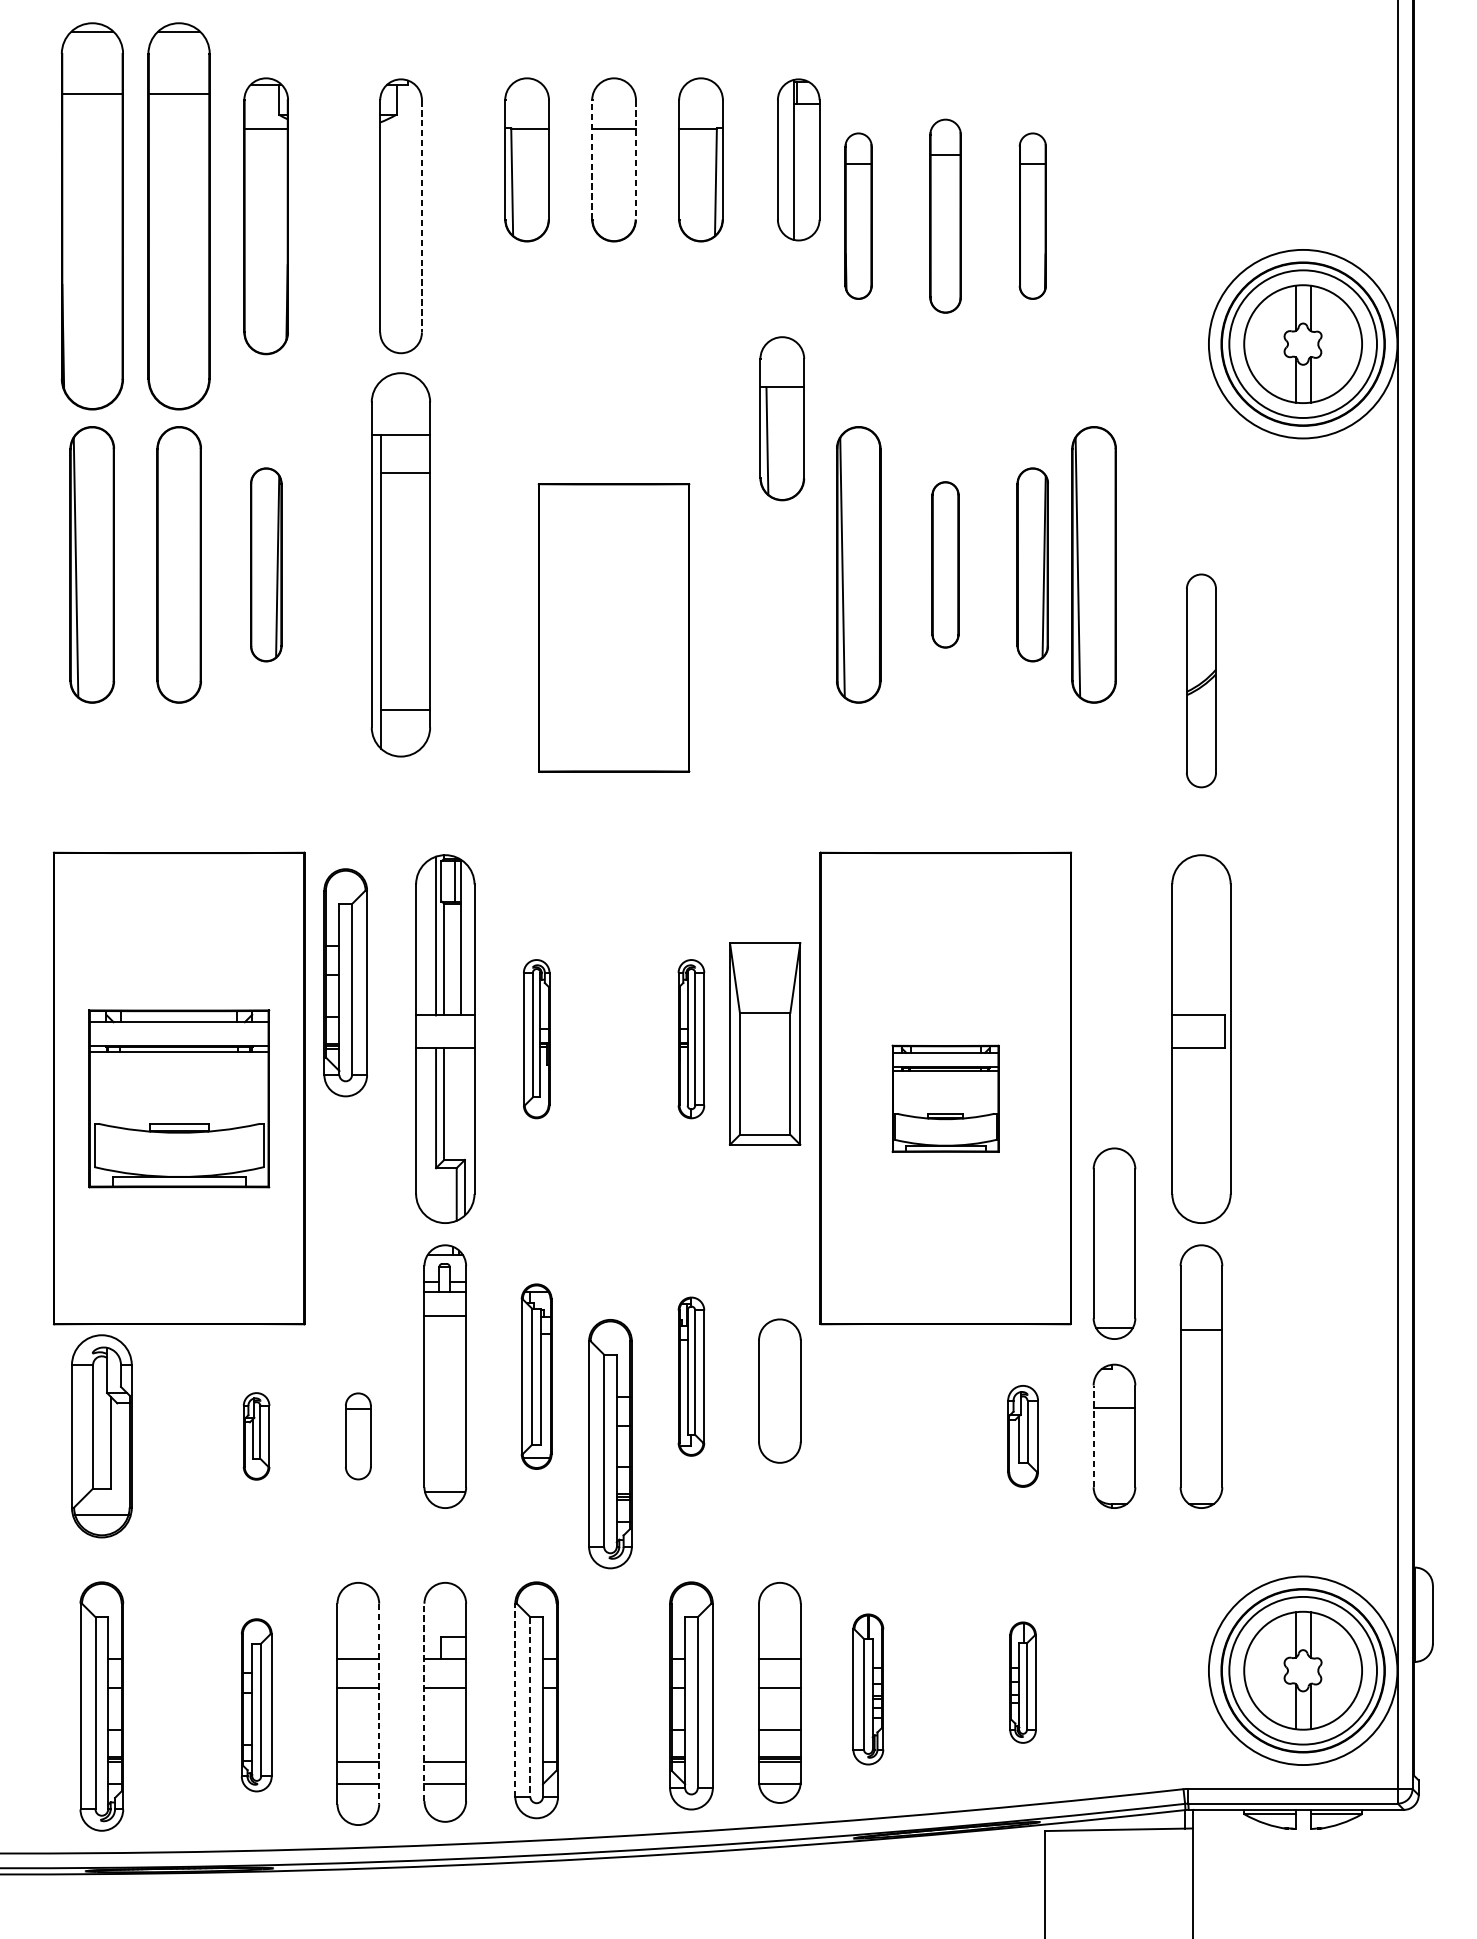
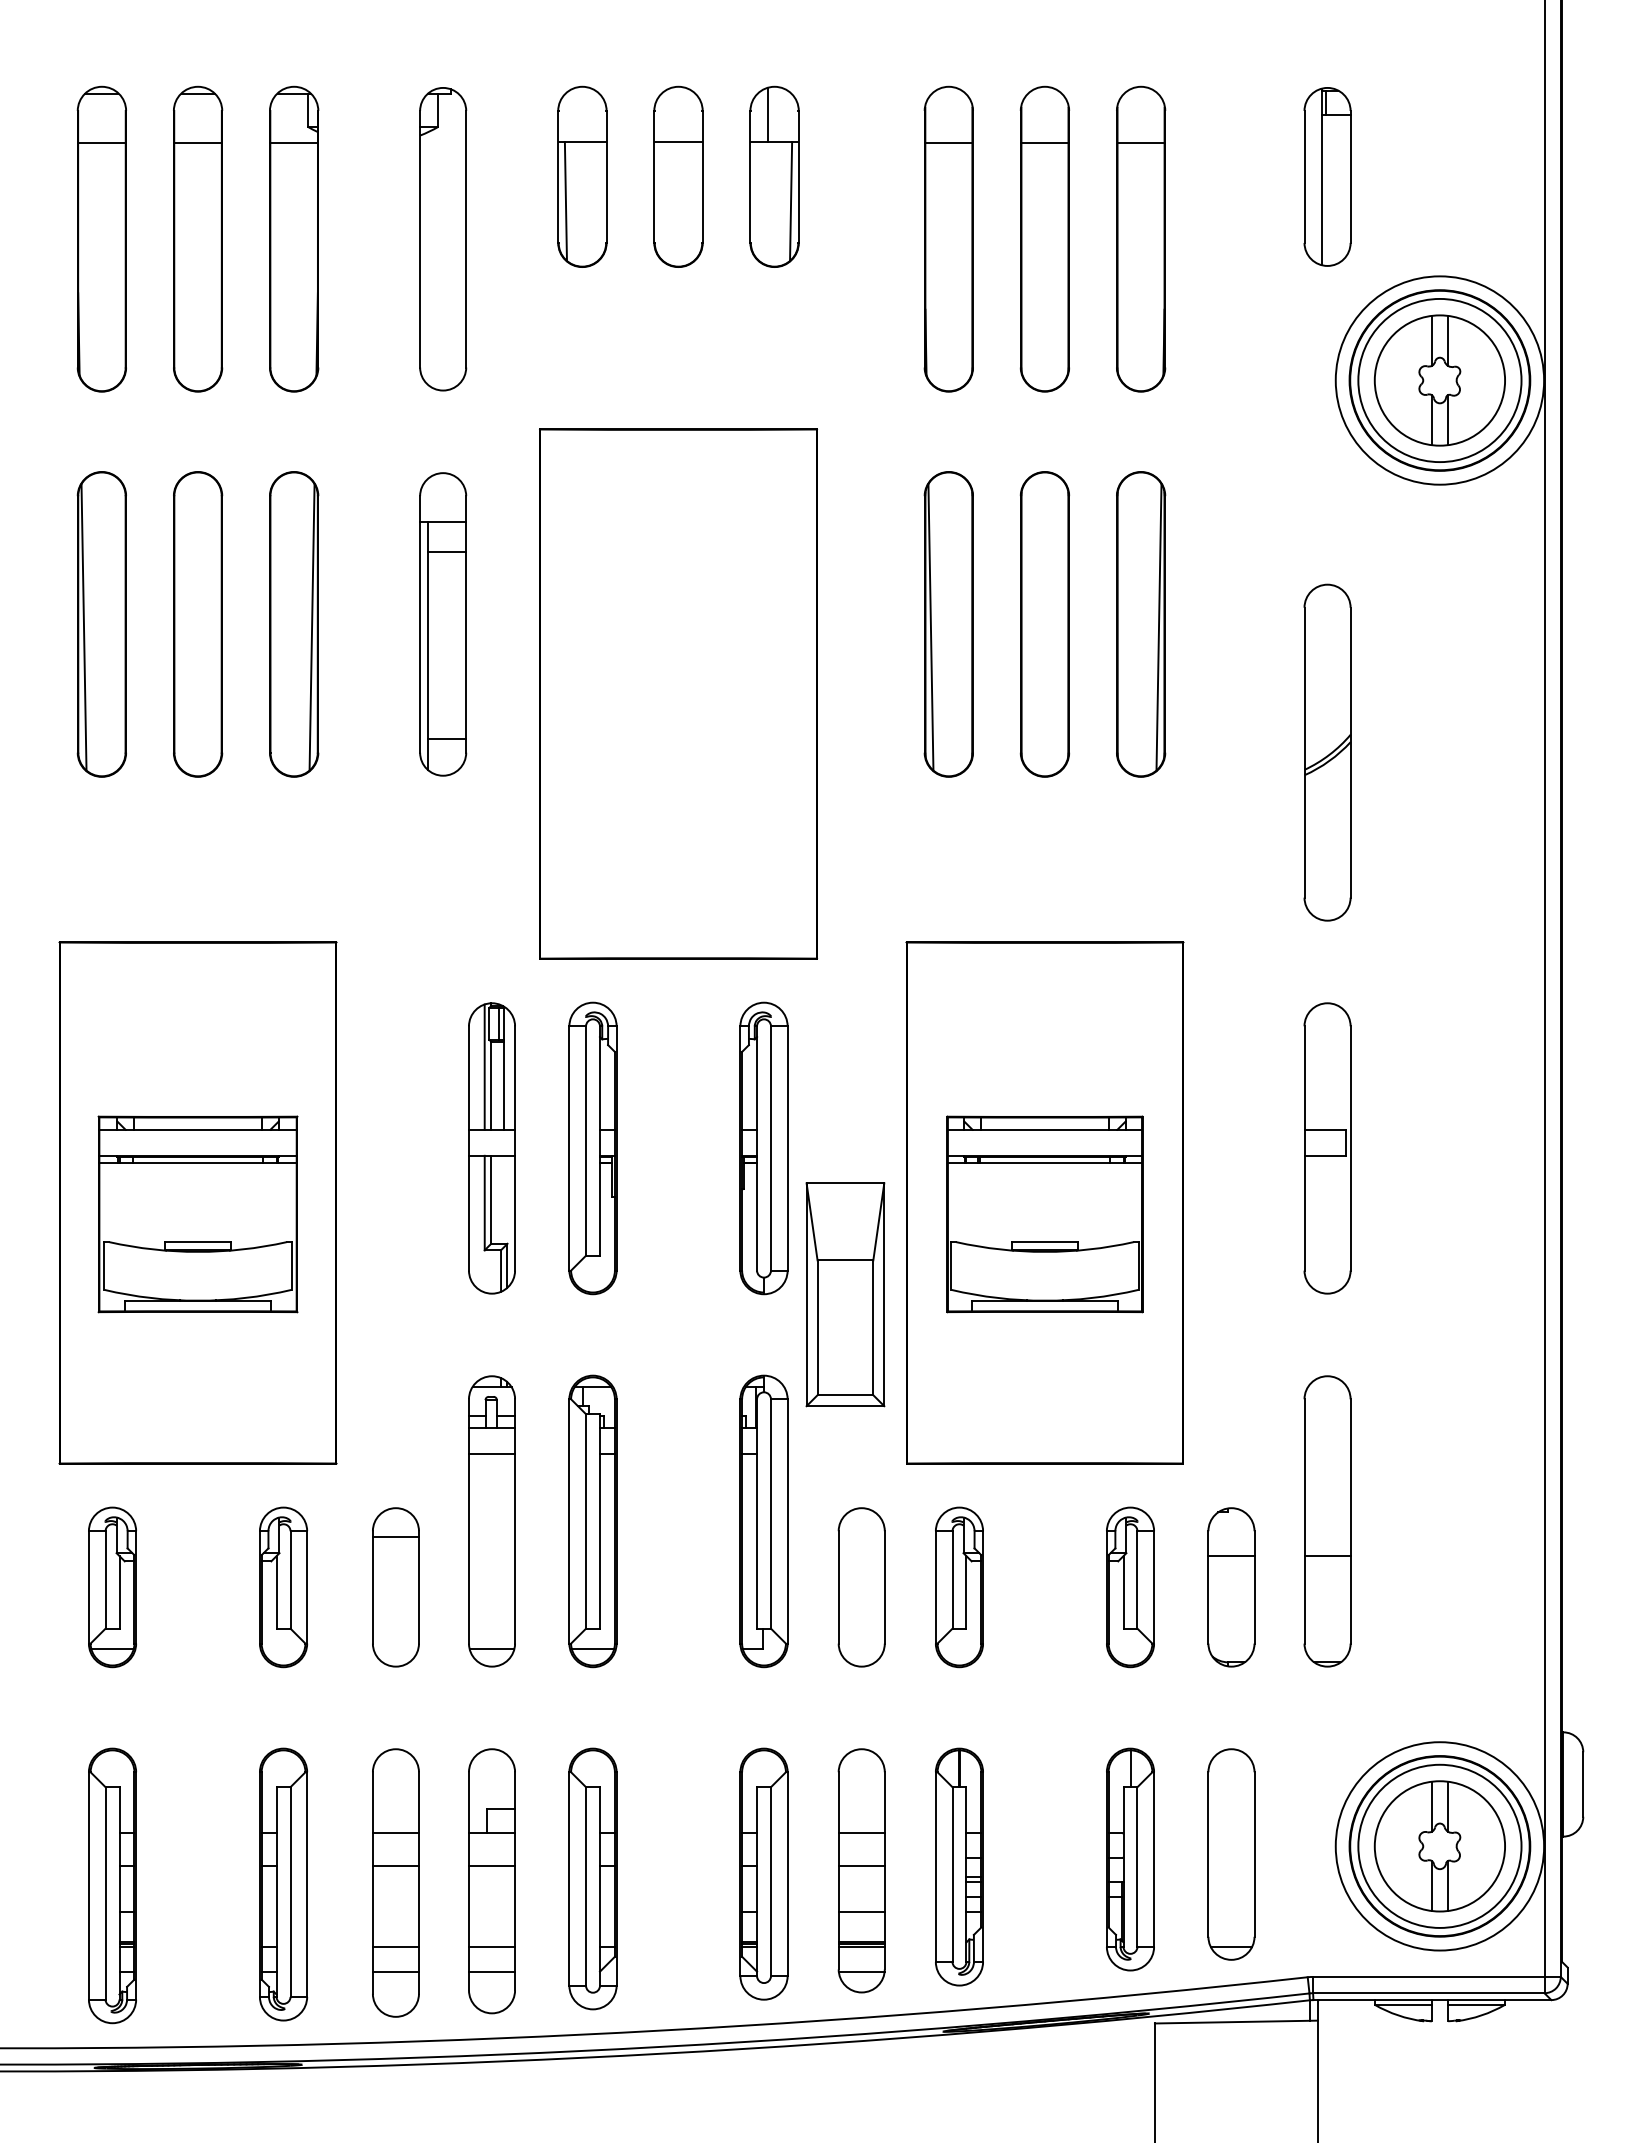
line: (695, 104) -> (768, 115), added
line: (592, 159) -> (654, 176), dashed -> solid
line: (635, 159) -> (702, 176), dashed -> solid
part: (798, 159) -> (1327, 176), moved
part: (91, 215) -> (101, 238), size x0.71
part: (179, 215) -> (198, 238), size x0.71
part: (858, 215) -> (948, 238), size x1.67
part: (945, 215) -> (1044, 238), size x1.43
part: (1033, 215) -> (1141, 238), size x1.67
line: (422, 216) -> (466, 239), dashed -> solid
part: (782, 418) -> (864, 462), removed
part: (266, 564) -> (294, 624), size x1.43
part: (401, 564) -> (443, 624), size x0.71
part: (945, 564) -> (1044, 624), size x1.67
part: (1033, 564) -> (1141, 624), size x1.43
part: (1093, 564) -> (1208, 624), removed
part: (614, 627) -> (678, 693), size x1.67
part: (1201, 680) -> (1327, 752), size x1.43
part: (345, 982) -> (381, 1085), removed
part: (444, 1039) -> (491, 1148), size x0.71
part: (536, 1039) -> (592, 1148), size x1.67
part: (690, 1039) -> (763, 1148), size x1.67
part: (1201, 1039) -> (1327, 1148), size x0.71
part: (765, 1043) -> (845, 1294), moved
part: (945, 1098) -> (1044, 1214), size x1.67
part: (1114, 1243) -> (1231, 1854), moved
line: (1201, 1329) -> (1327, 1556), moved
part: (536, 1376) -> (592, 1521), size x1.43
part: (690, 1376) -> (763, 1521), size x1.67
part: (779, 1391) -> (861, 1587), moved
line: (1093, 1435) -> (1208, 1586), dashed -> solid
part: (101, 1436) -> (112, 1587), size x0.71
part: (256, 1436) -> (283, 1587), size x1.67
part: (357, 1436) -> (395, 1587), size x1.67
part: (868, 1436) -> (959, 1587), added
part: (1023, 1436) -> (1130, 1587), size x1.43
part: (610, 1443) -> (674, 1595), removed
part: (1023, 1682) -> (1130, 1859), size x1.67
part: (868, 1688) -> (959, 1866), size x1.43
line: (515, 1700) -> (569, 1879), dashed -> solid
line: (424, 1701) -> (468, 1880), dashed -> solid
line: (378, 1704) -> (418, 1883), dashed -> solid
part: (256, 1705) -> (283, 1884), size x1.43
line: (530, 1707) -> (586, 1886), dashed -> solid

